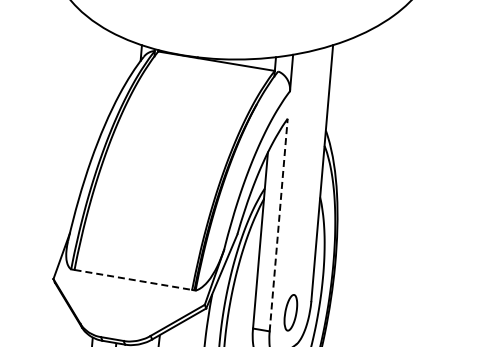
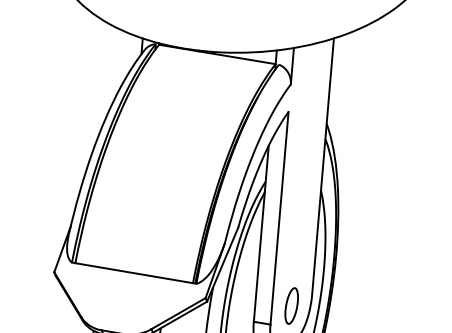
line: (278, 225) -> (279, 218), dashed -> solid
line: (133, 279) -> (134, 272), dashed -> solid

